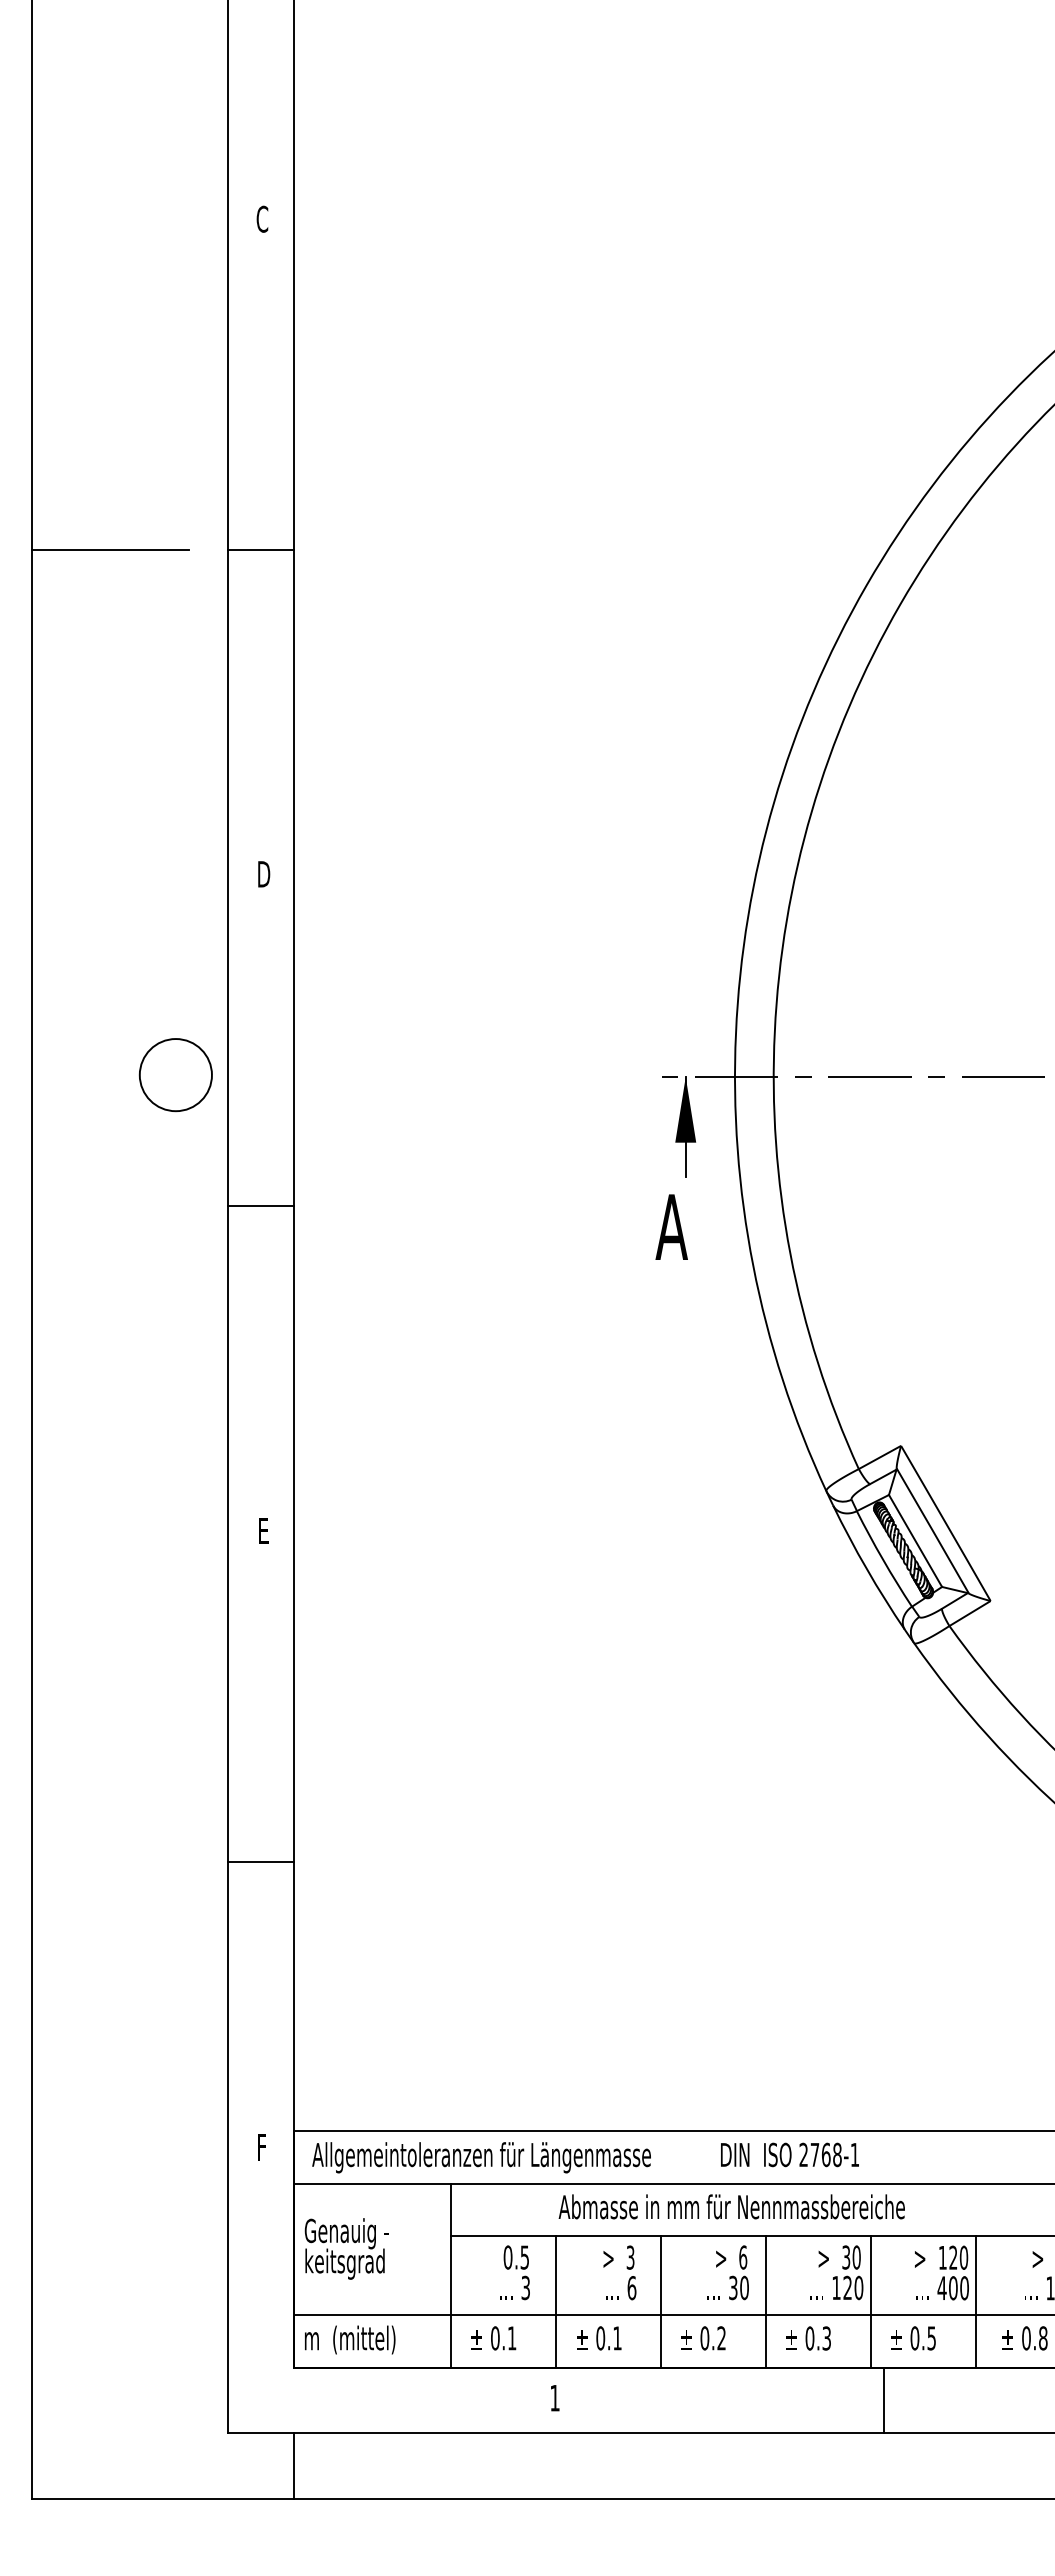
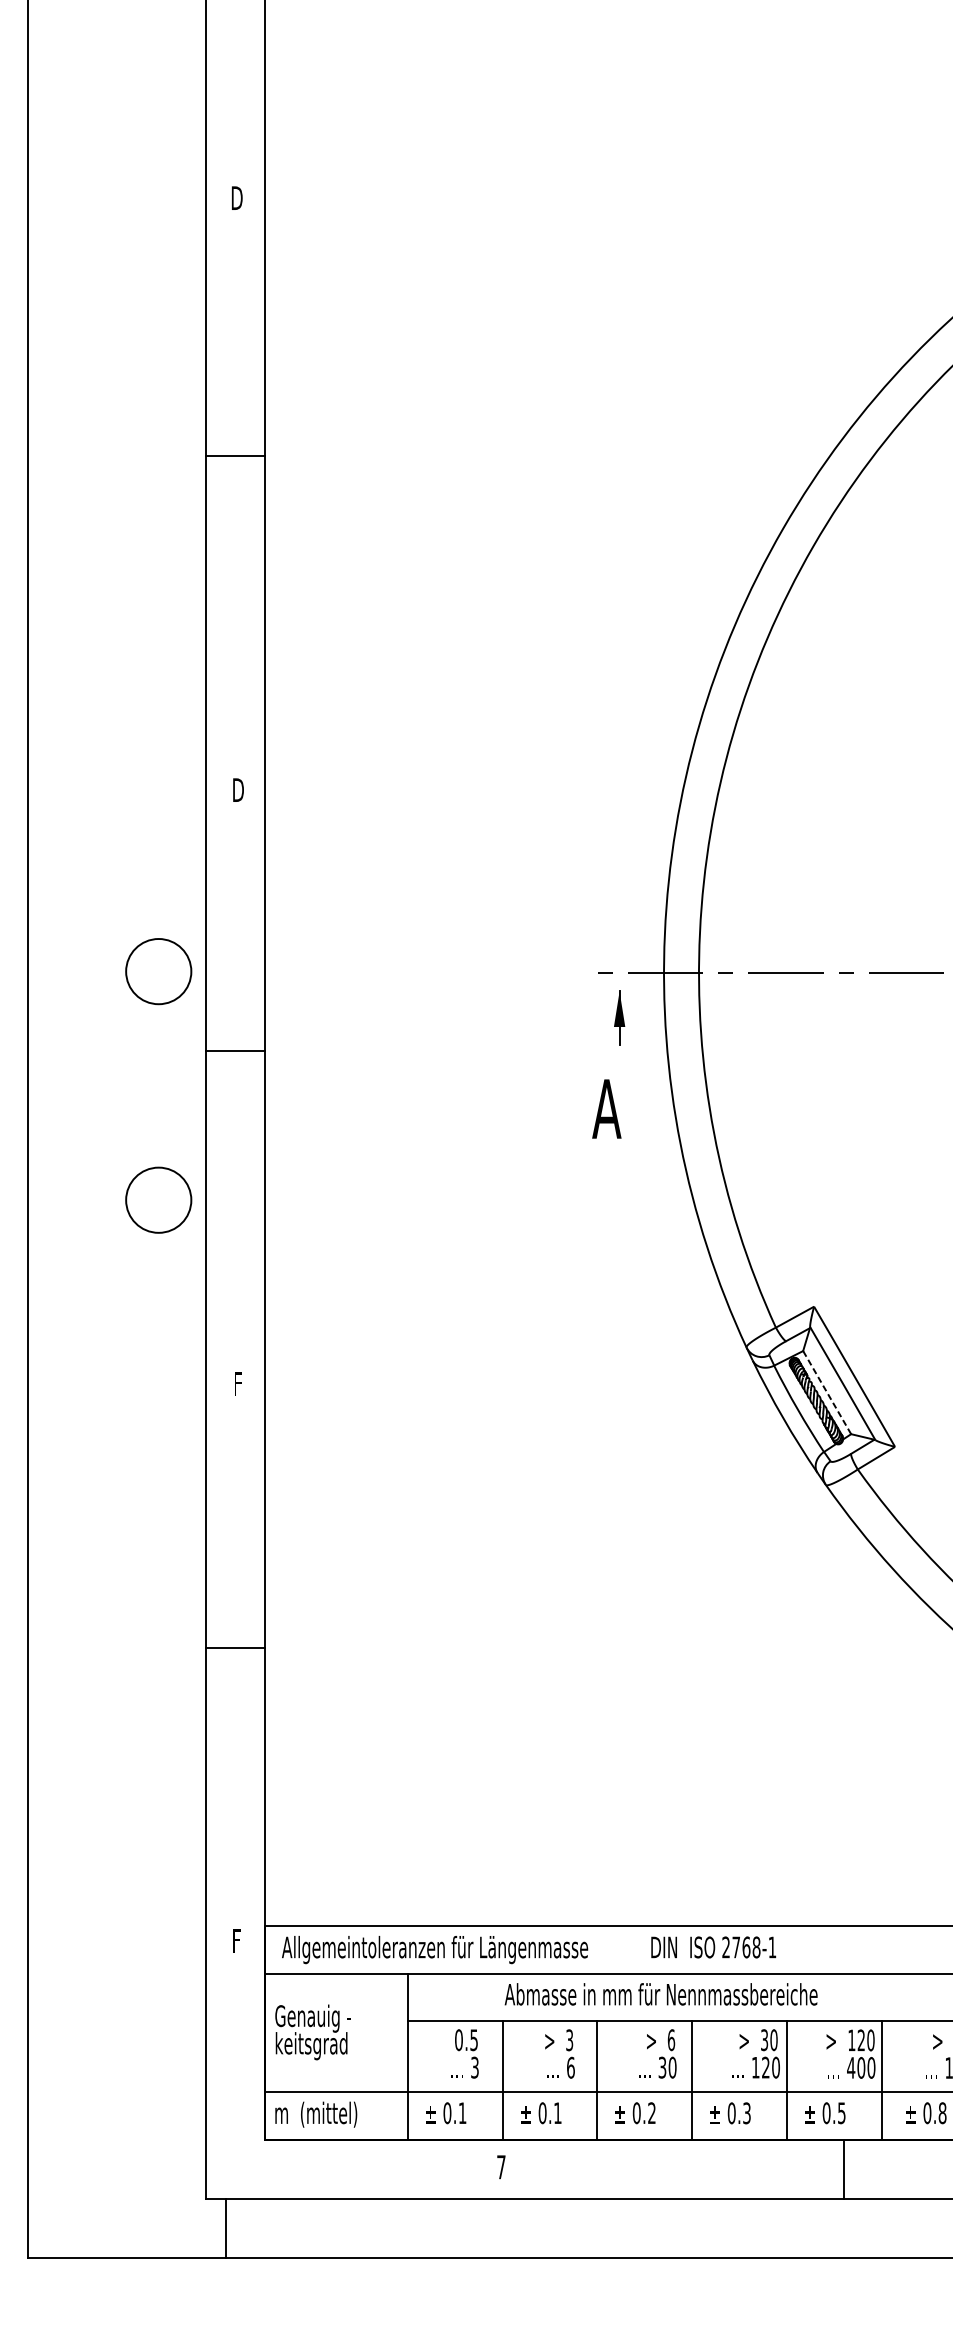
text: (262, 218) -> (237, 197), C -> D
line: (110, 550) -> (99, 497), removed
line: (260, 550) -> (235, 455), moved
part: (685, 1126) -> (619, 1018), size x0.6
line: (260, 1206) -> (235, 1051), moved
circle: (175, 1328) -> (158, 1200), added
text: (263, 1530) -> (237, 1383), E -> F
line: (915, 1540) -> (827, 1392), solid -> dashed
line: (260, 1862) -> (235, 1647), moved
text: (554, 2398) -> (500, 2167), 1 -> 7
line: (884, 2400) -> (844, 2169), moved
line: (293, 2465) -> (225, 2228), moved

